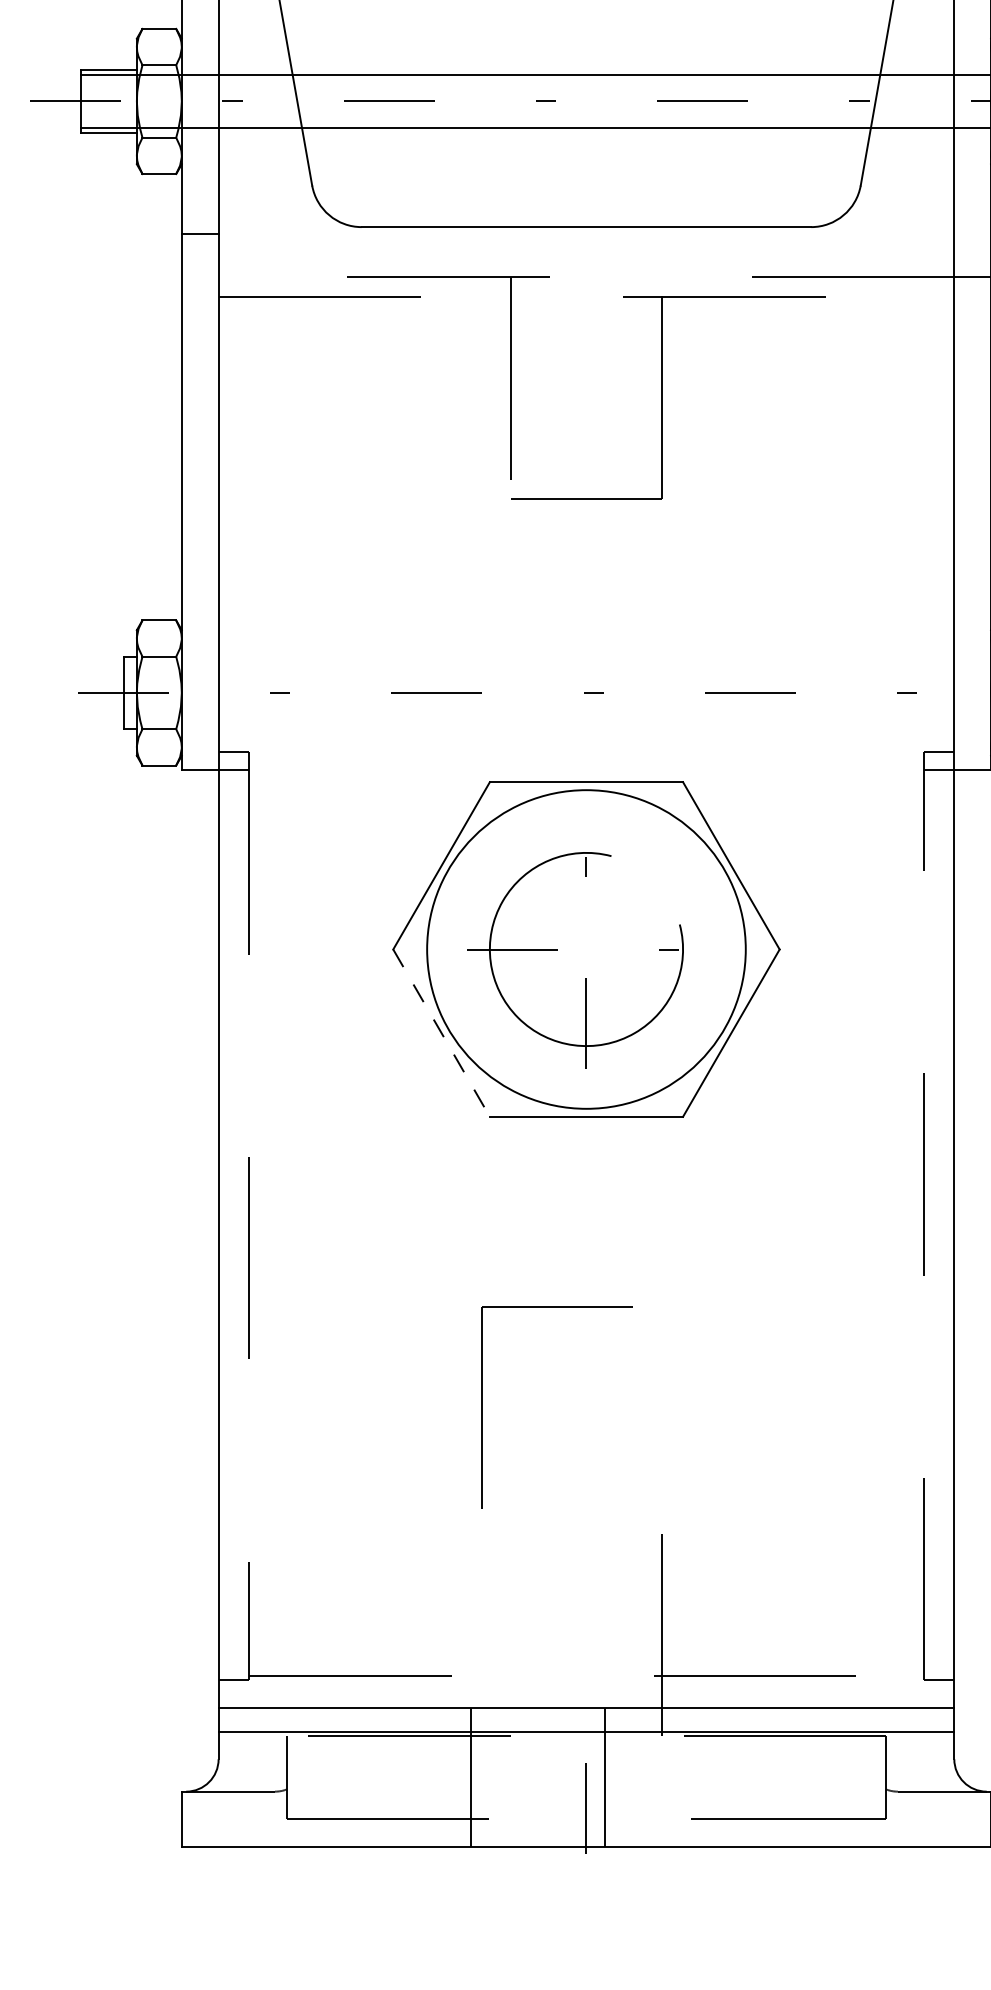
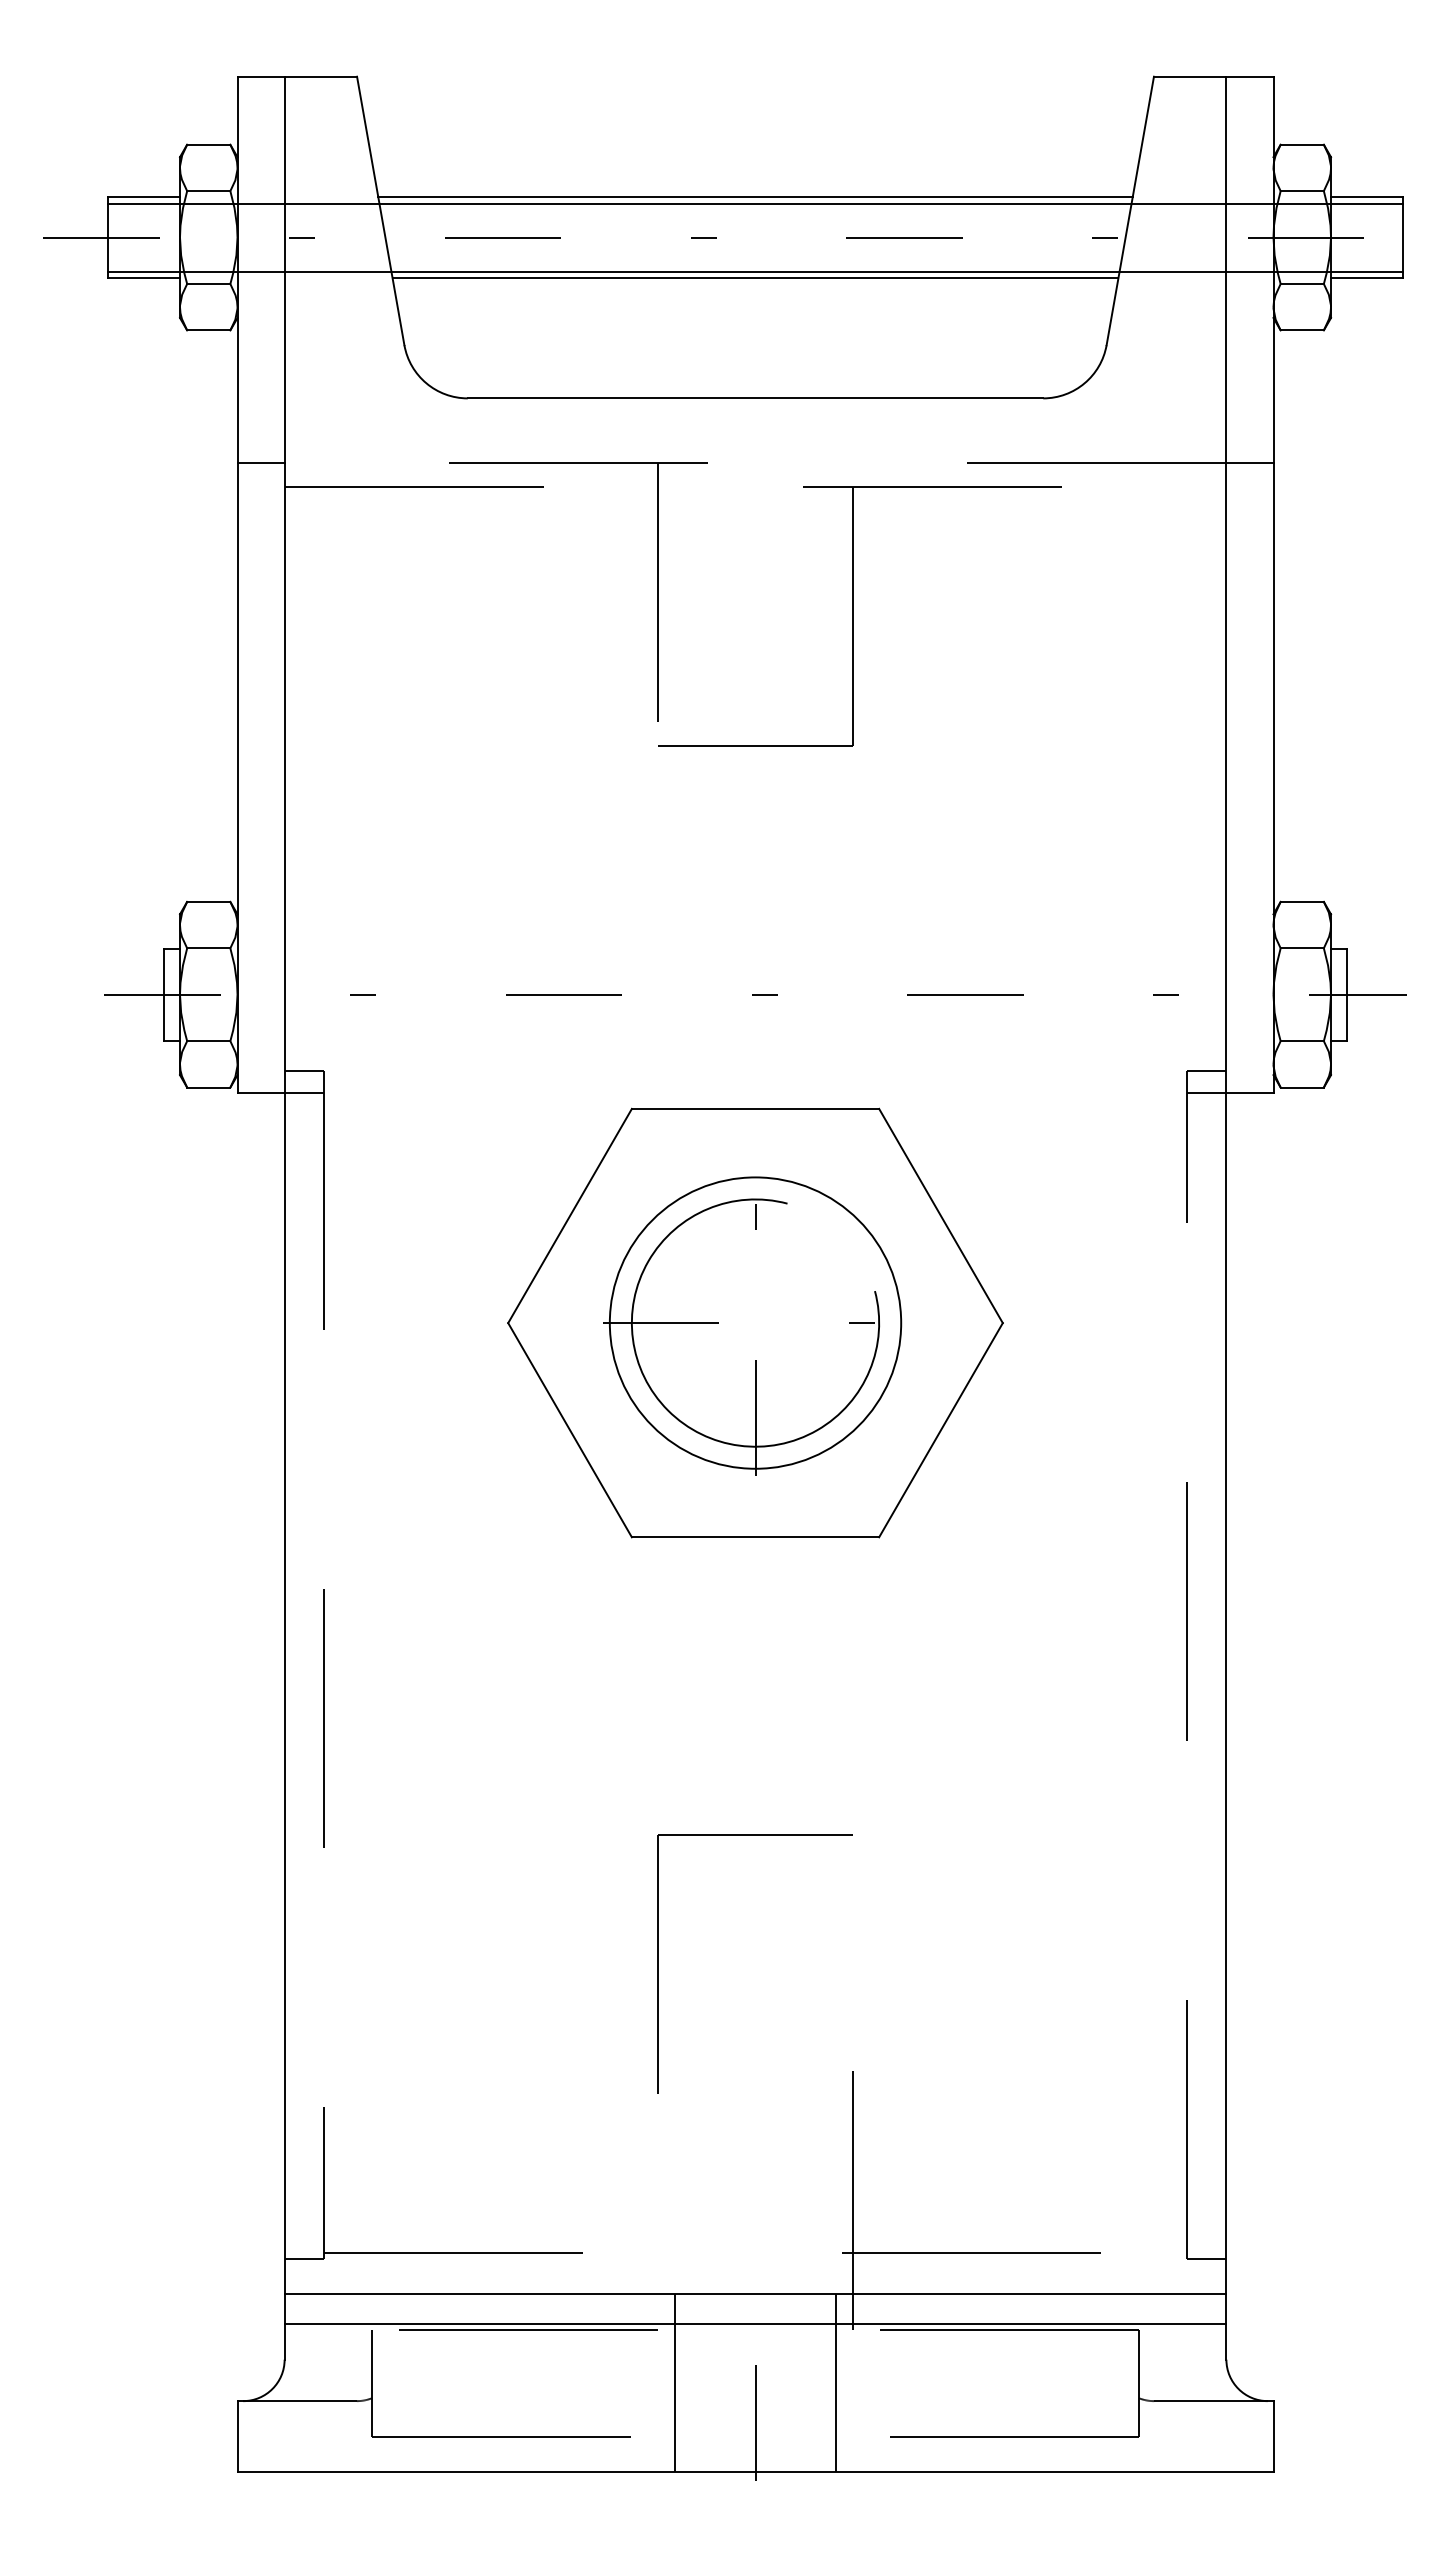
line: (586, 70) -> (755, 197), added
line: (586, 133) -> (755, 278), added
line: (199, 233) -> (260, 462), moved
circle: (586, 949) -> (755, 1322), size x0.71
line: (441, 1033) -> (570, 1430), dashed -> solid
part: (481, 1407) -> (658, 1963), moved
line: (470, 1777) -> (674, 2383), moved
line: (605, 1777) -> (836, 2383), moved

